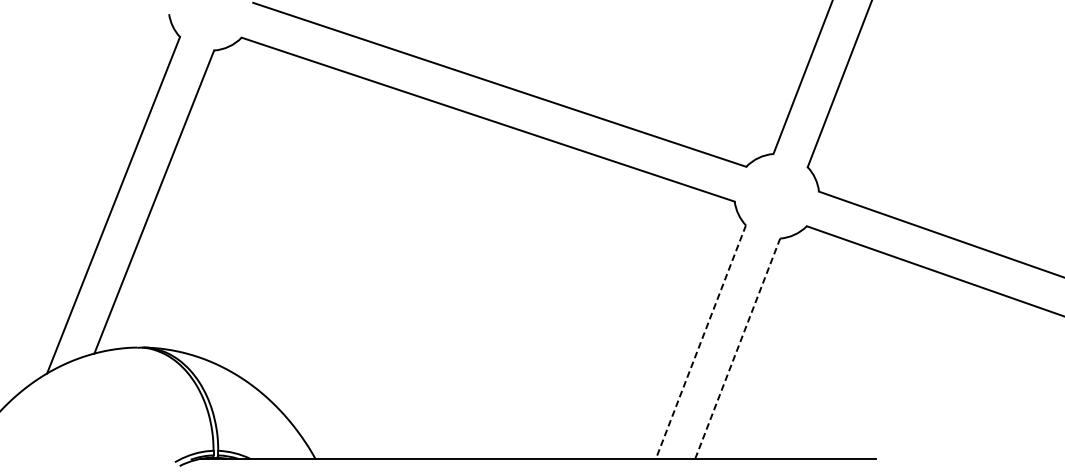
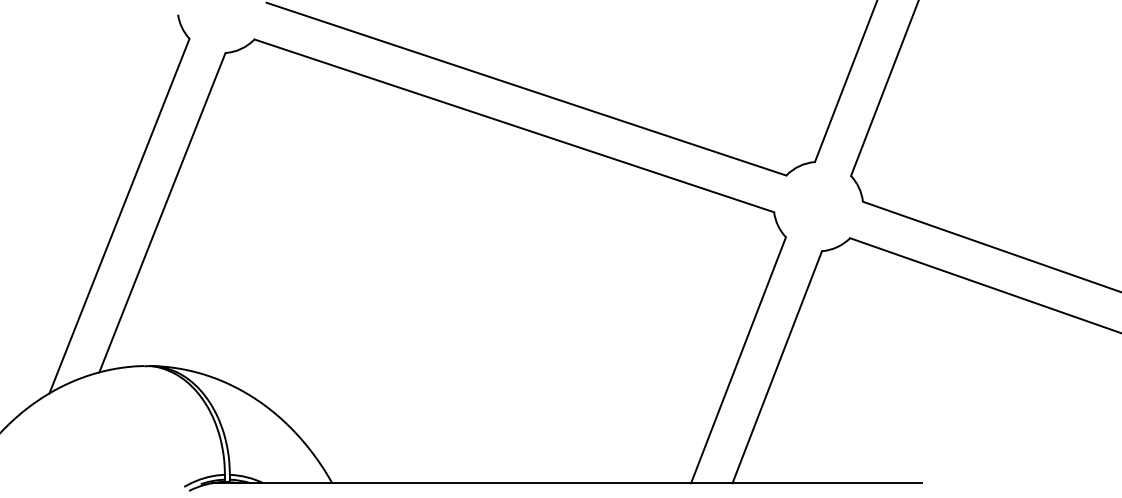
line: (700, 342) -> (738, 360), dashed -> solid
line: (737, 347) -> (777, 366), dashed -> solid

